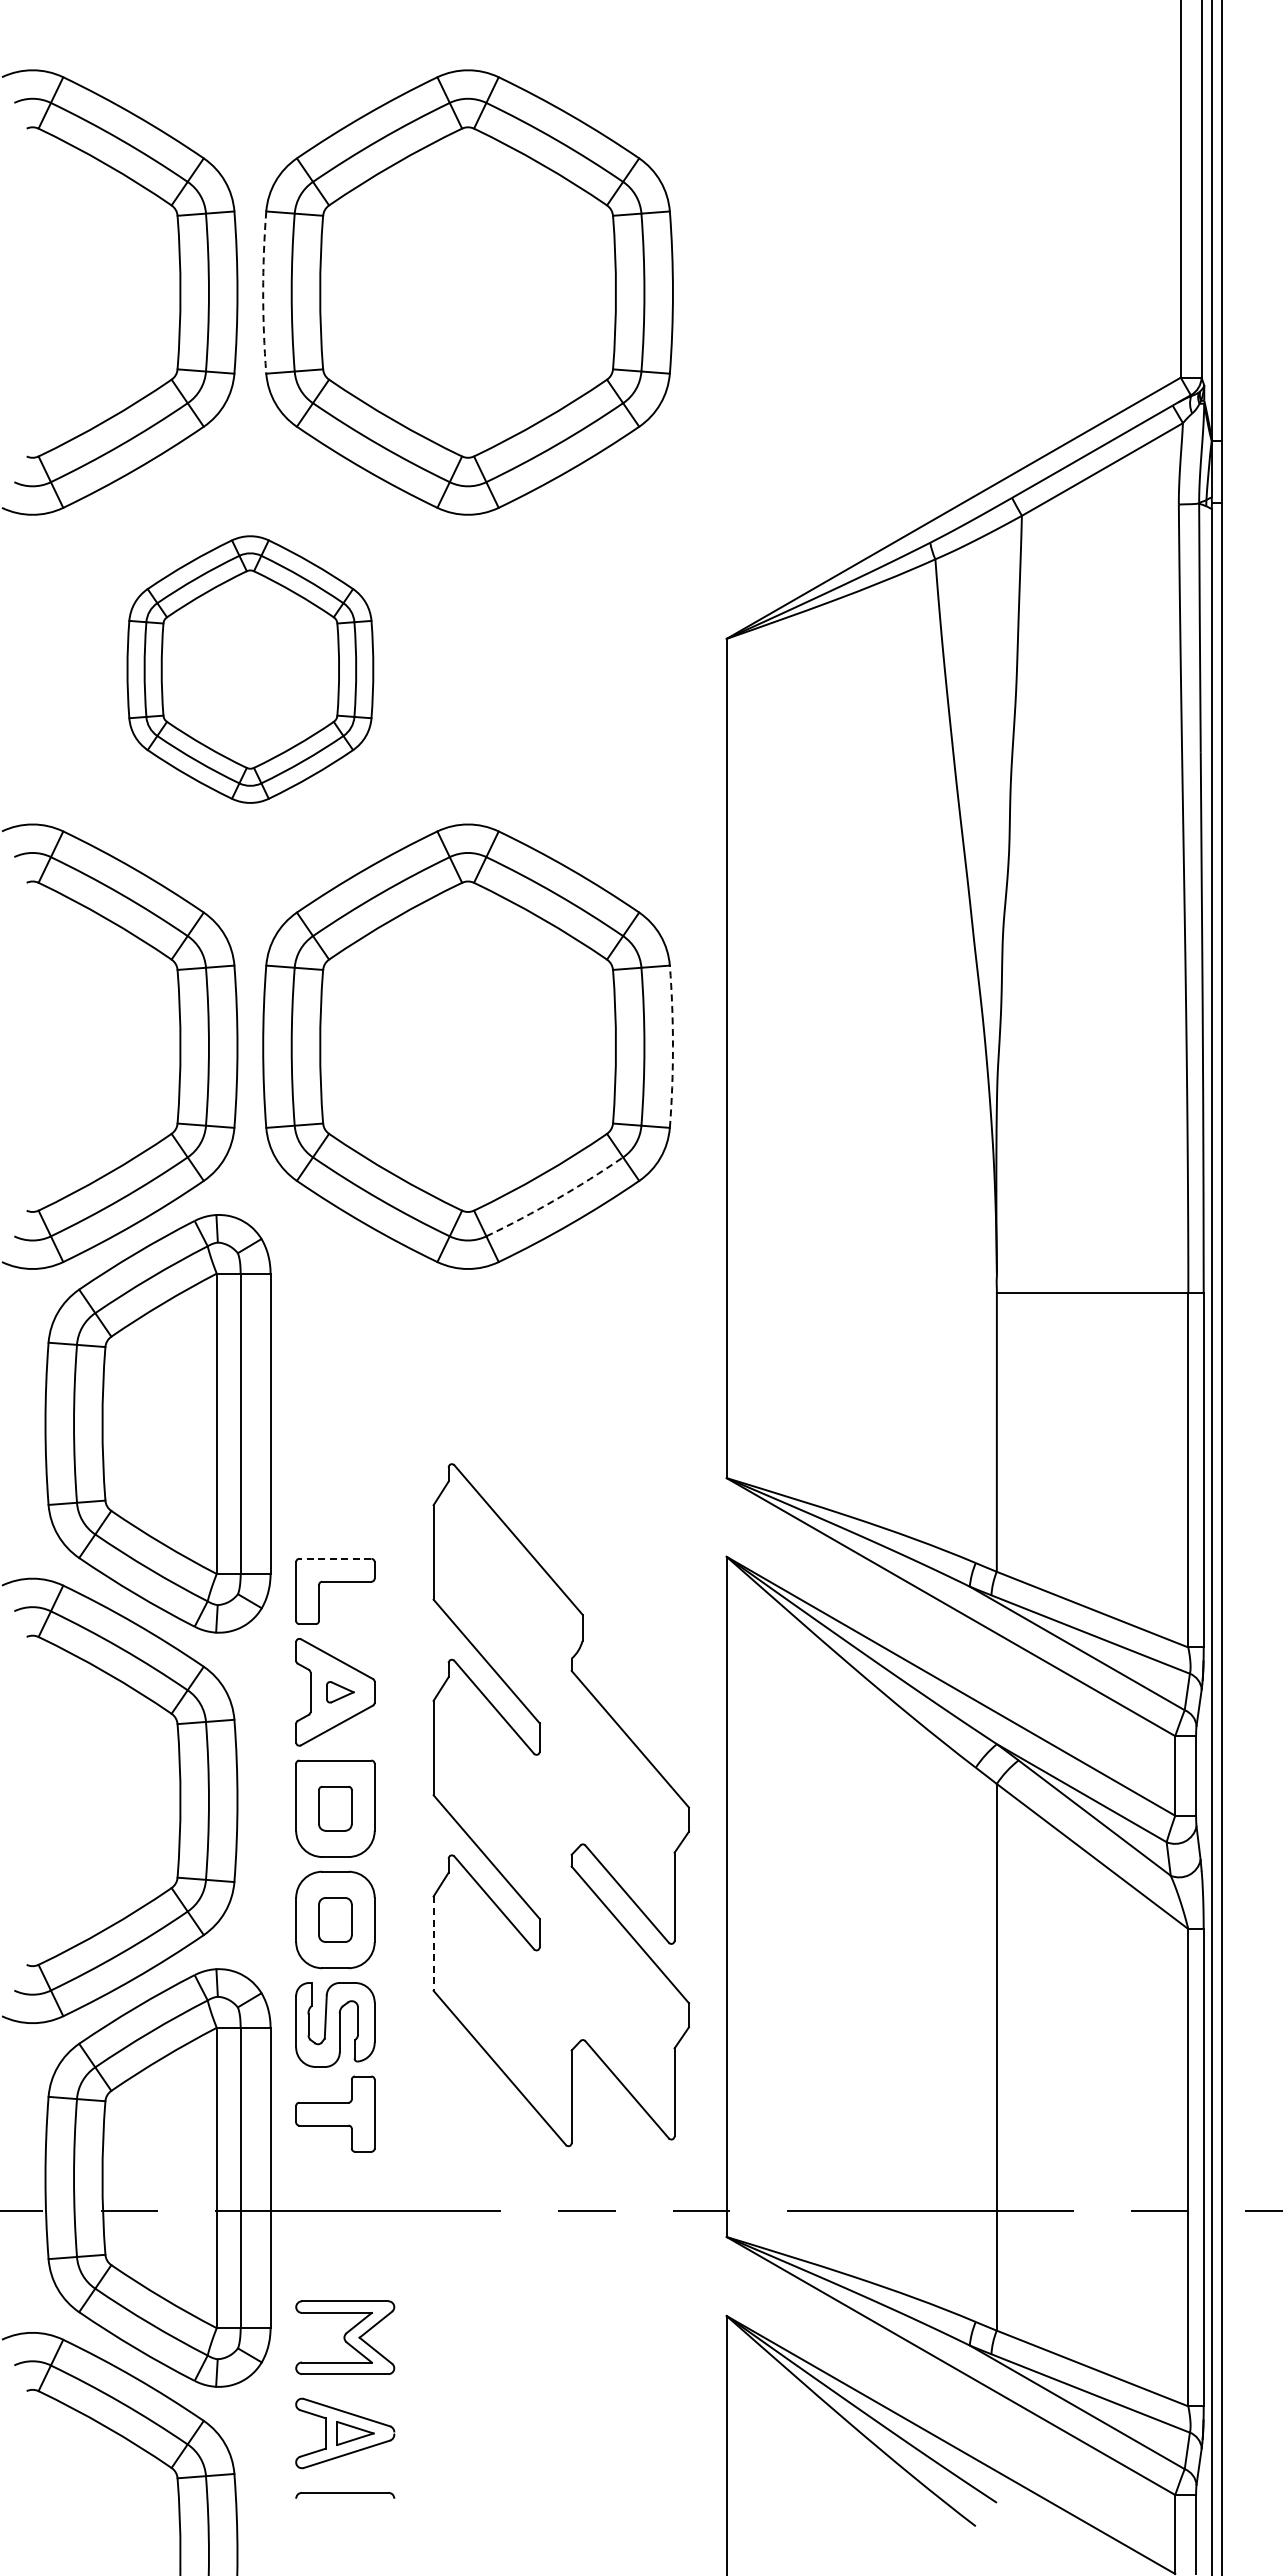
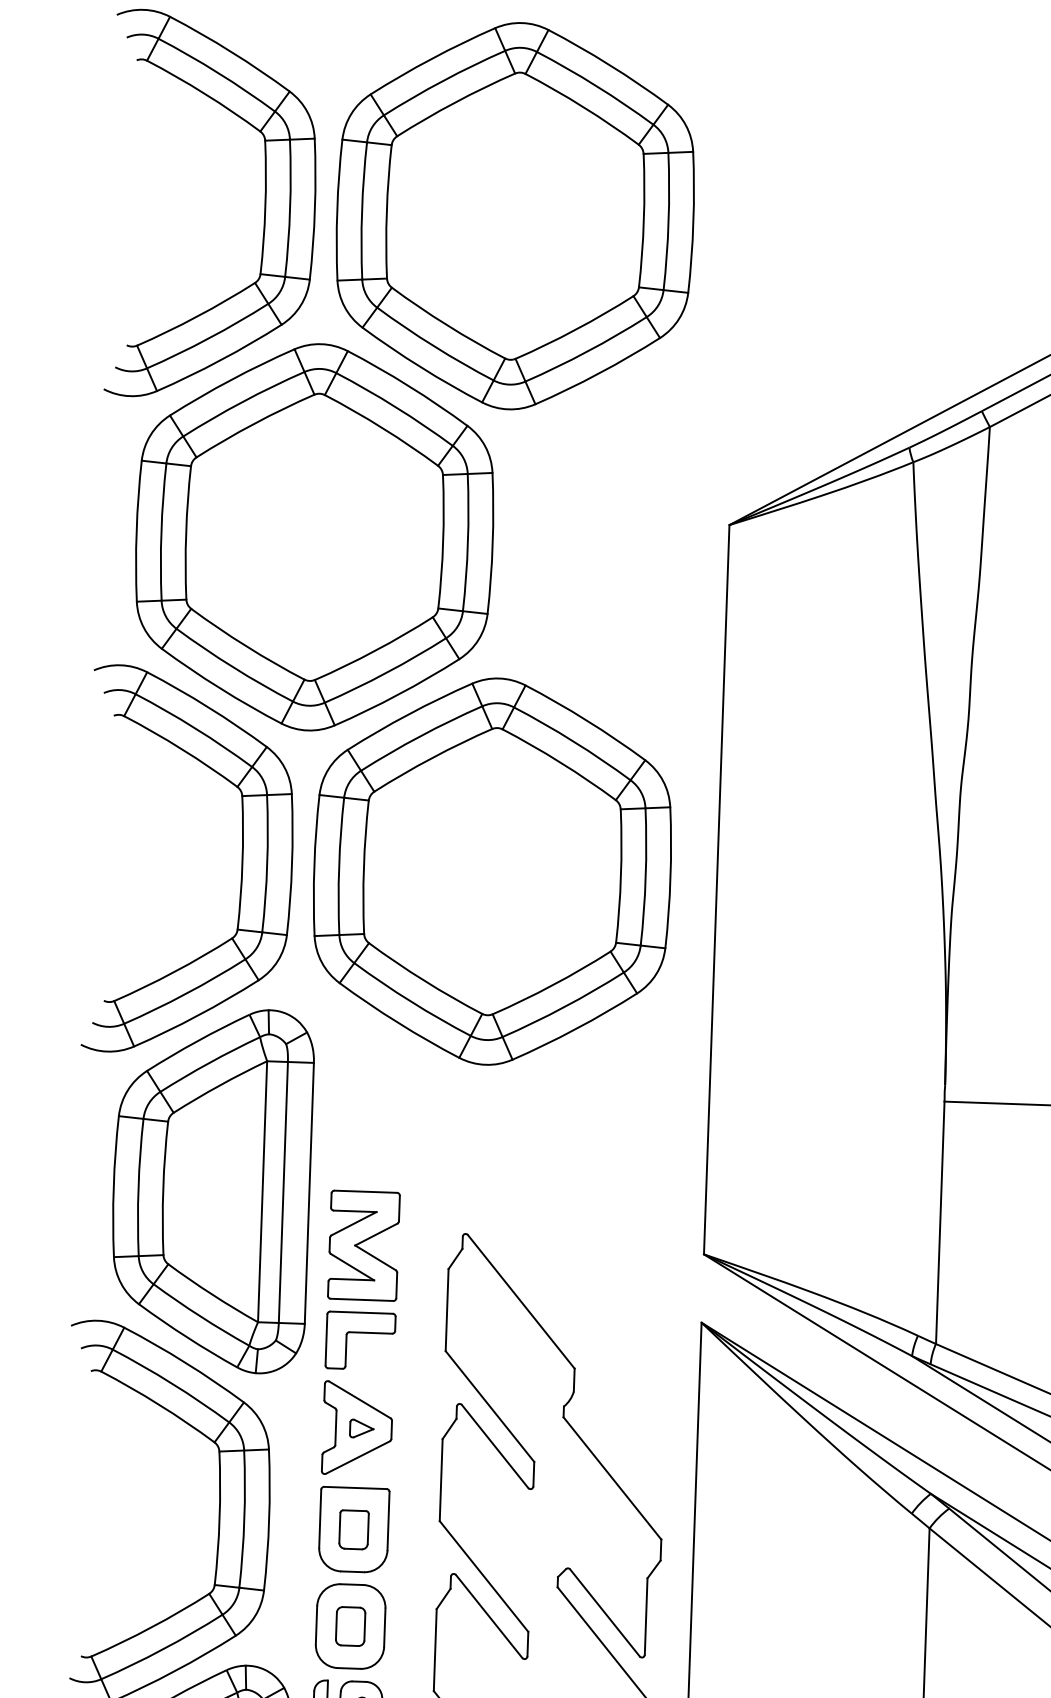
arc: (263, 292) -> (337, 209), dashed -> solid
part: (250, 669) -> (314, 537), size x1.67
arc: (672, 1046) -> (670, 877), dashed -> solid
arc: (556, 1199) -> (564, 1007), dashed -> solid
part: (335, 1481) -> (364, 1245), added
line: (334, 1558) -> (360, 1312), dashed -> solid
line: (433, 1944) -> (435, 1650), dashed -> solid

